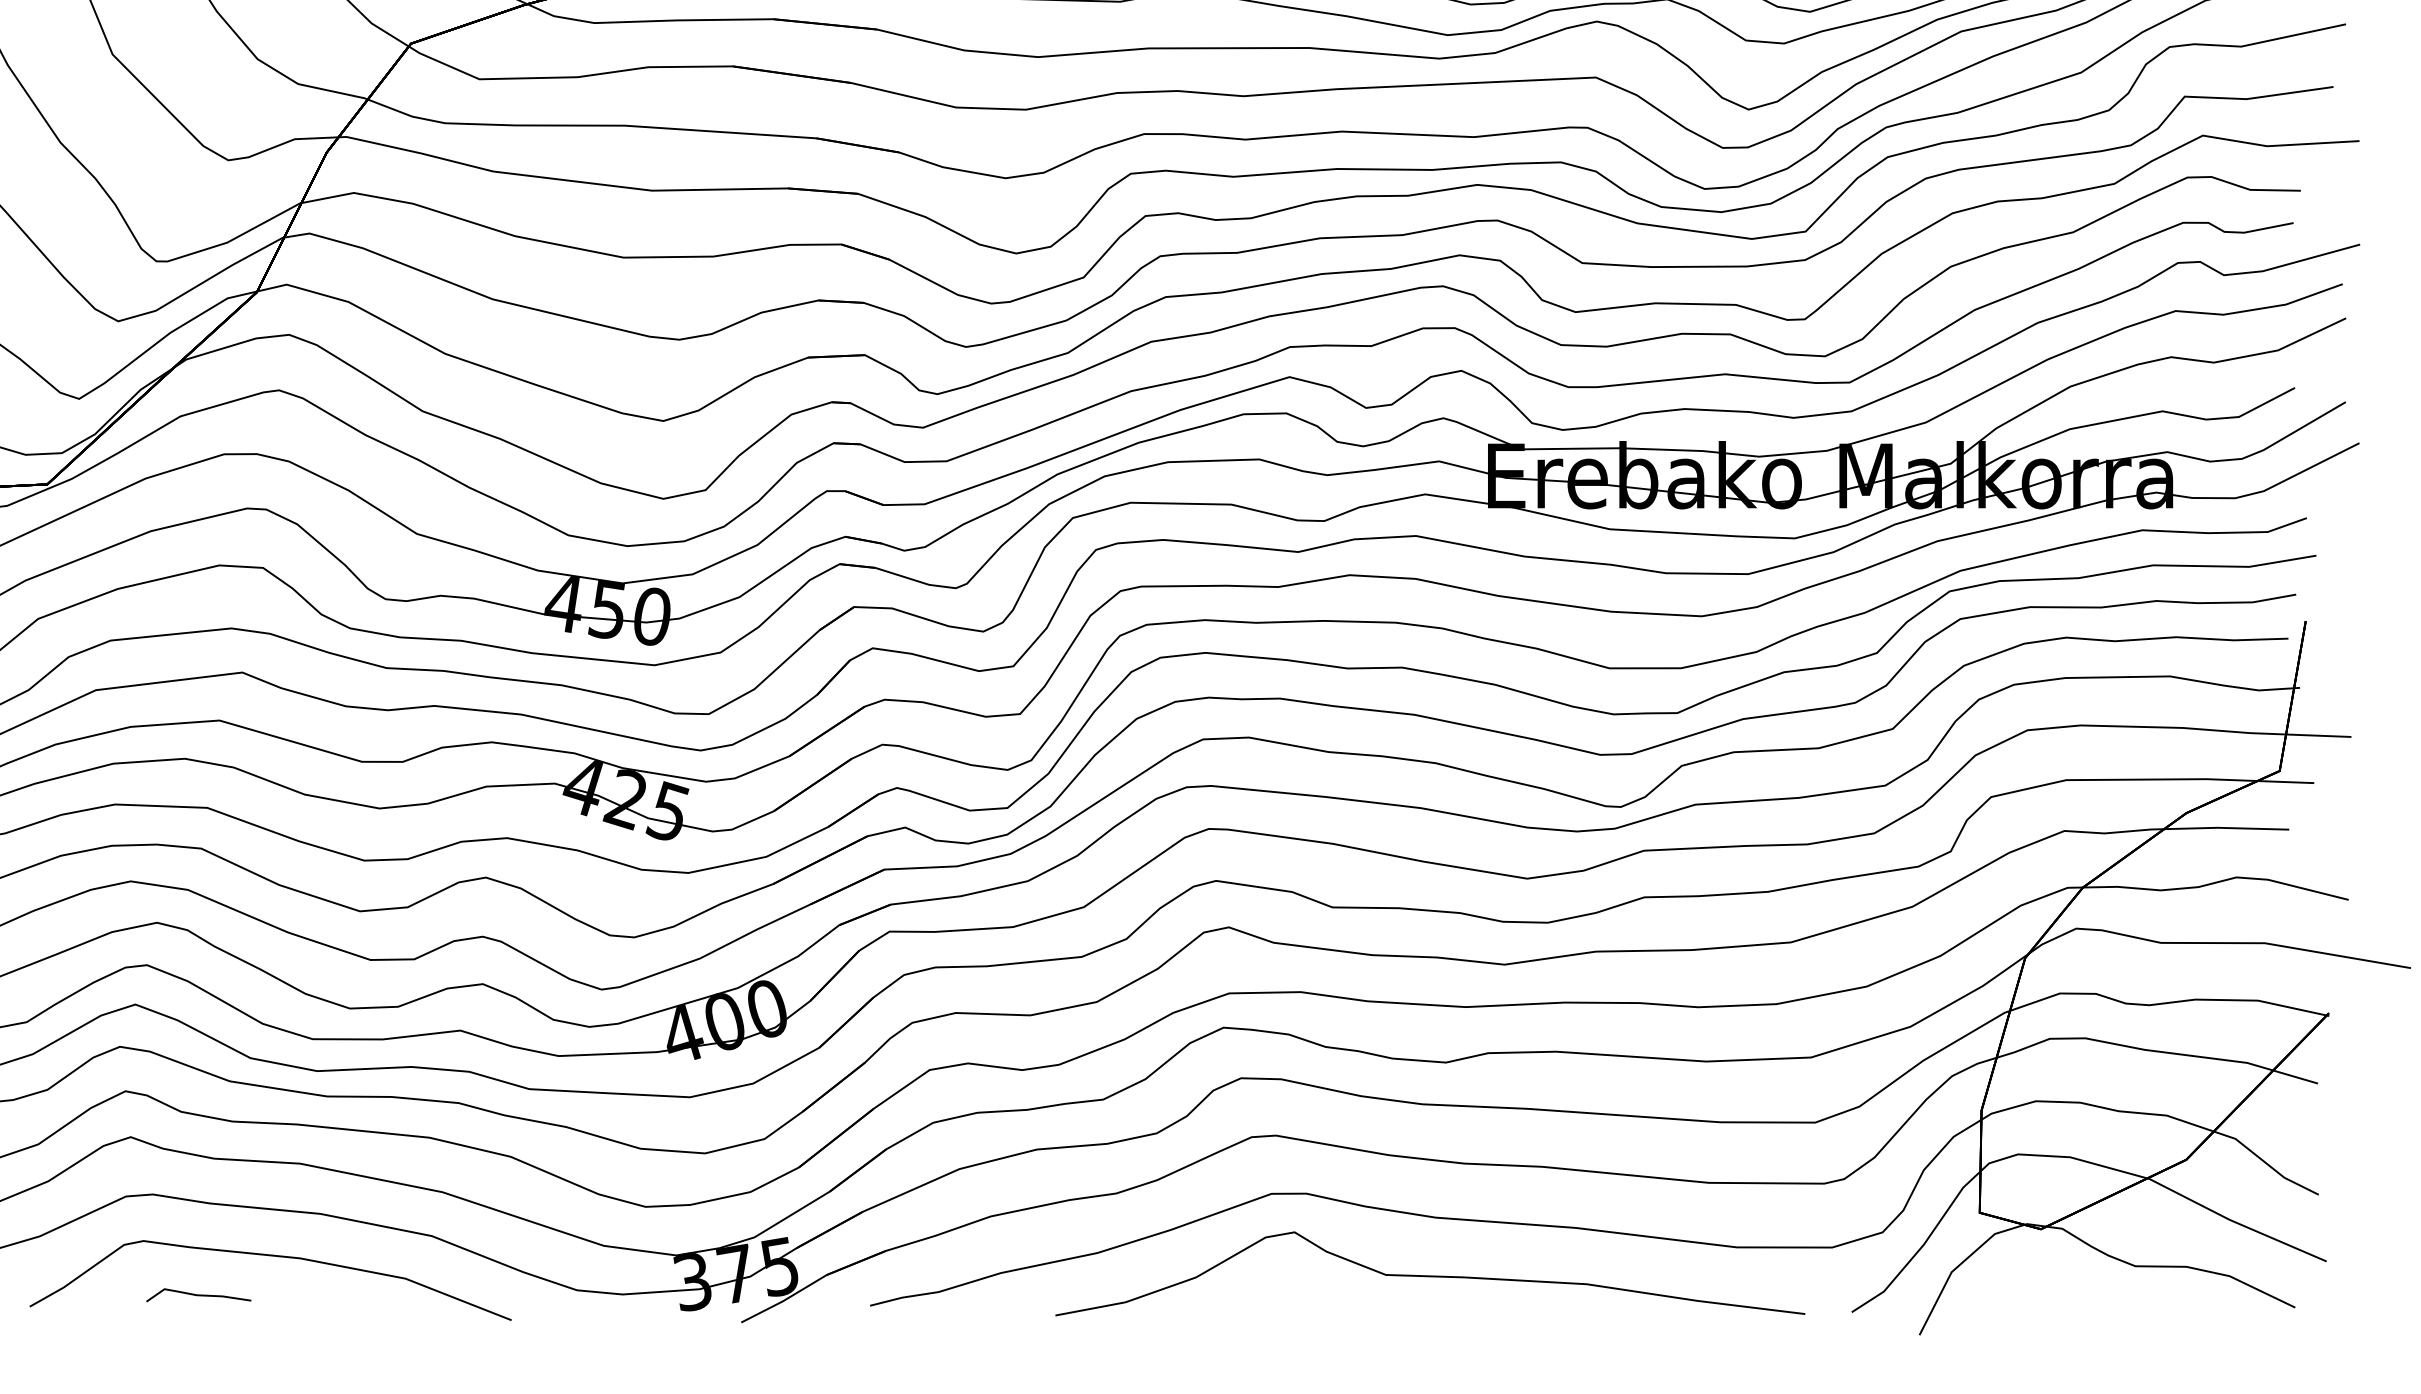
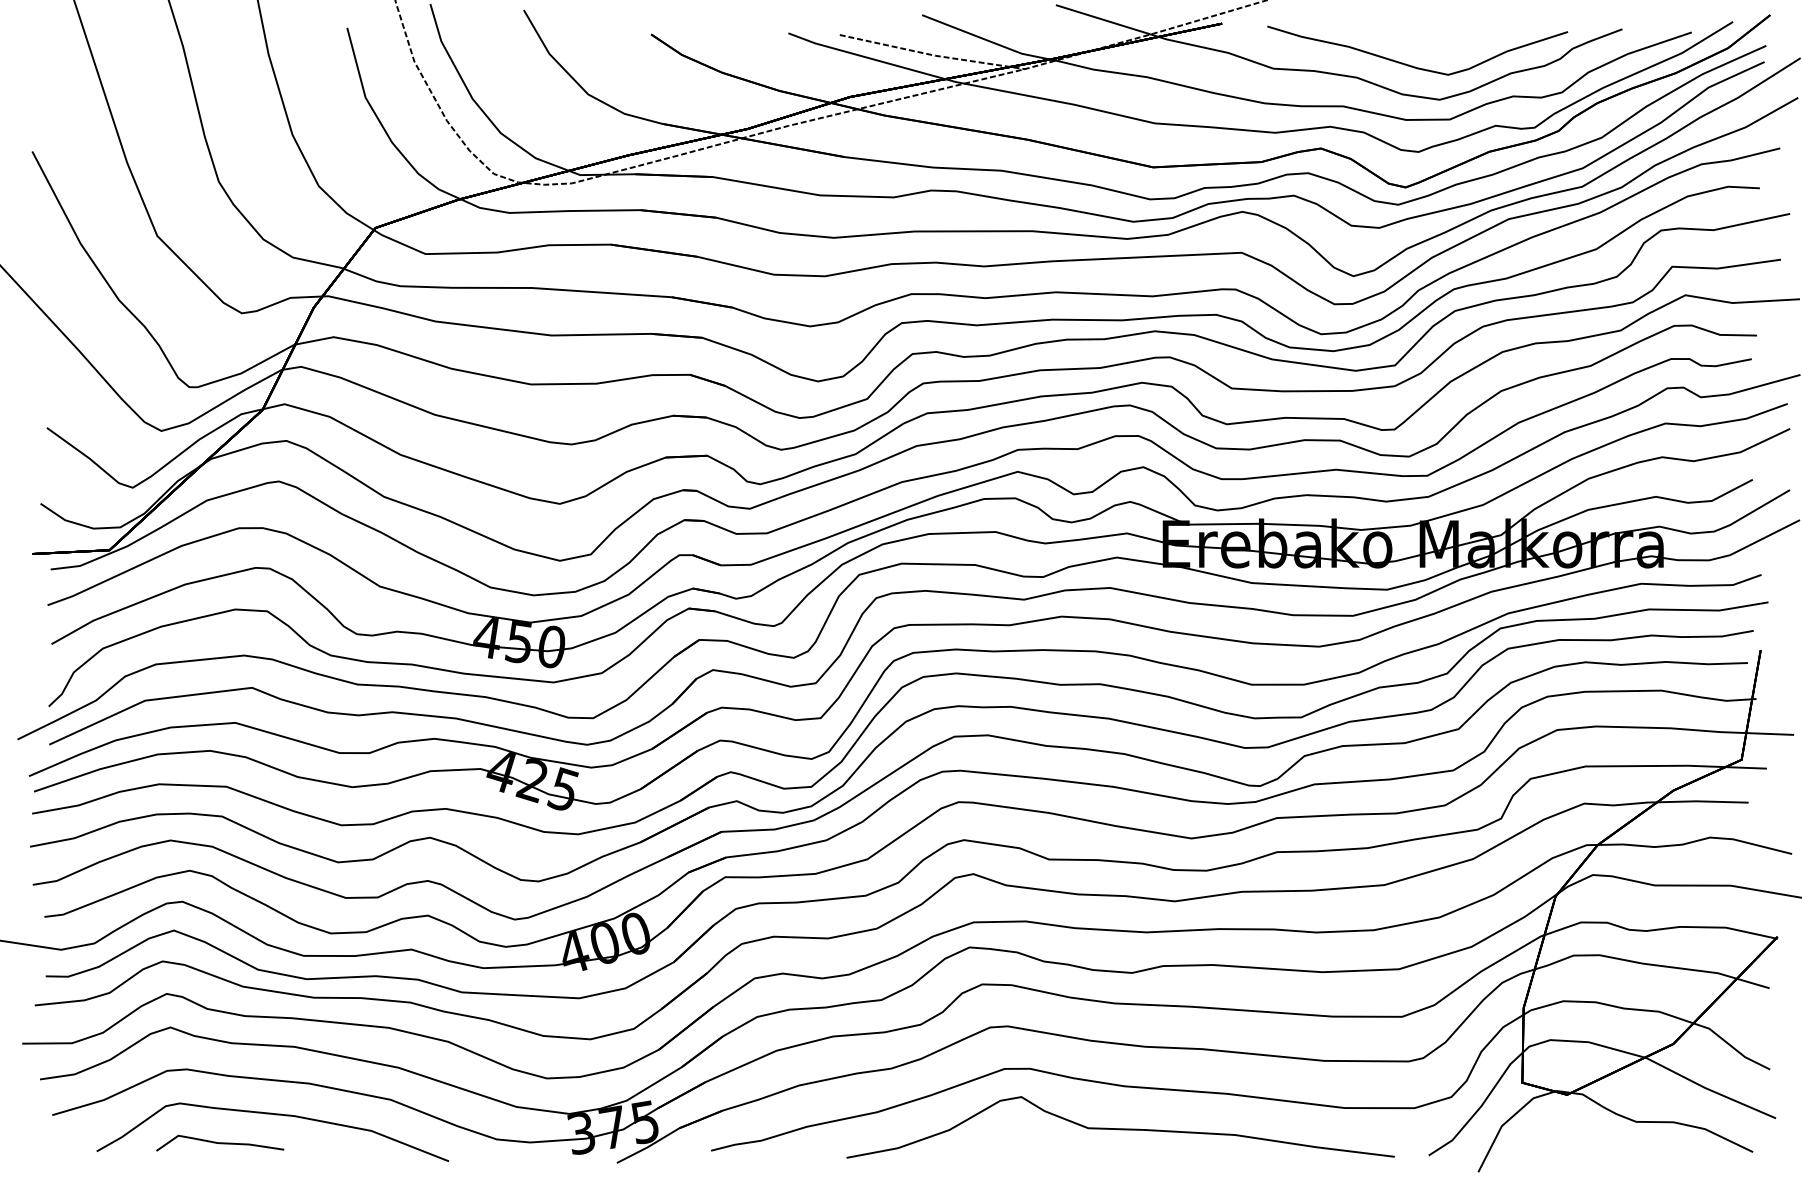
part: (199, 1294) -> (220, 1142), size x1.67

